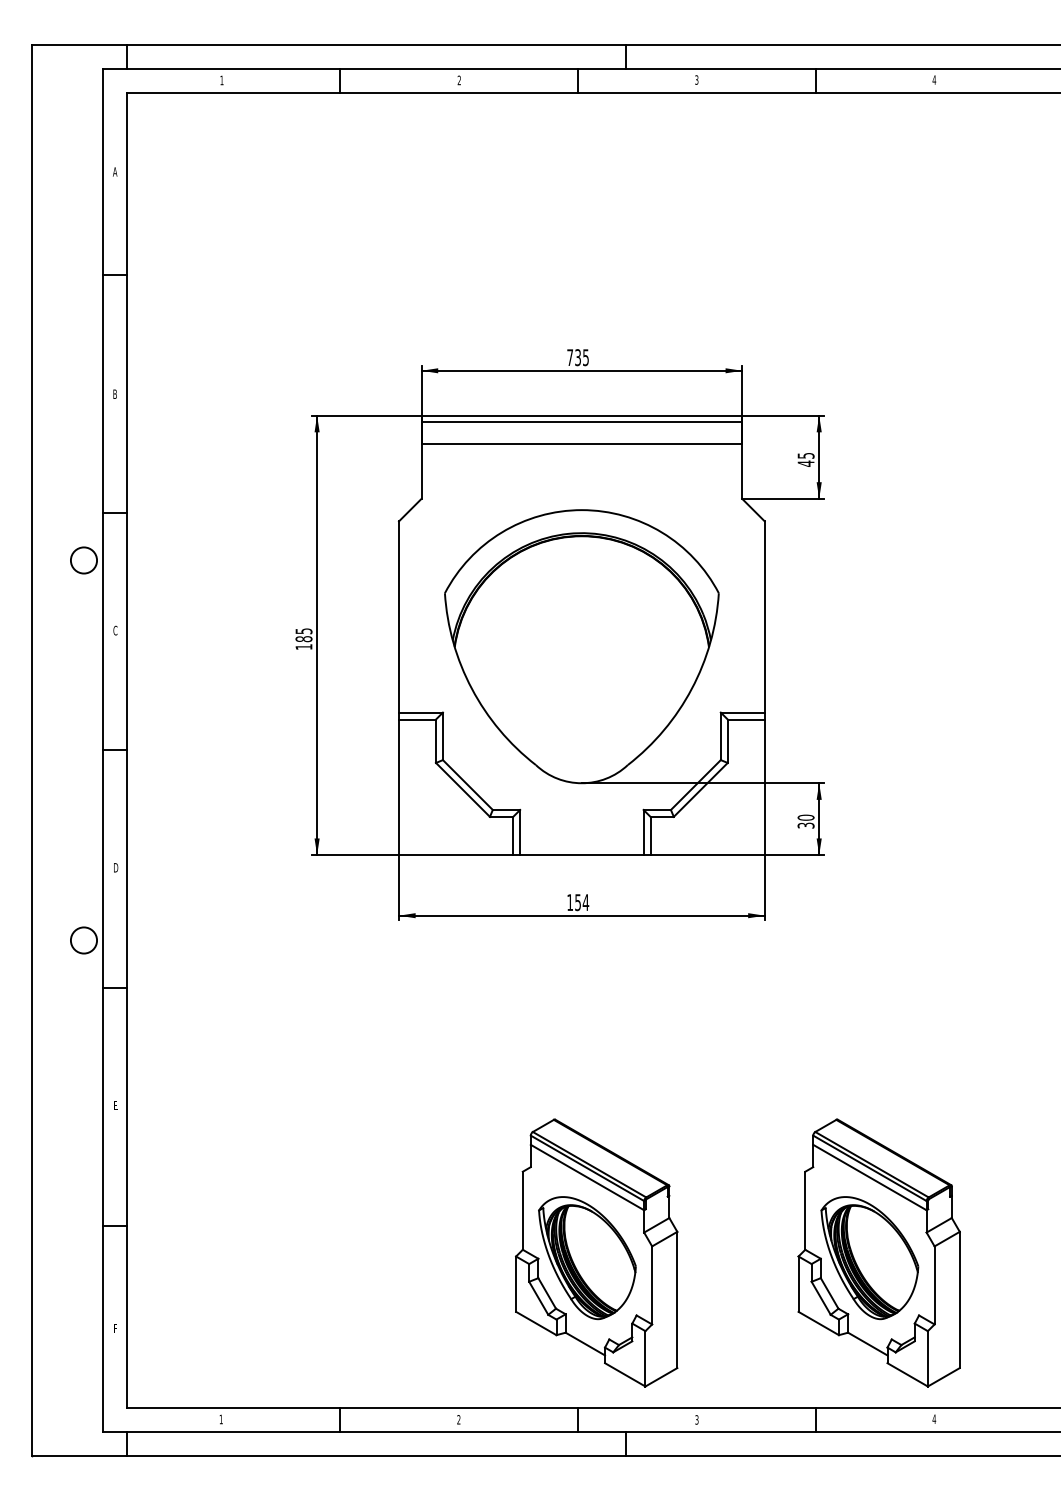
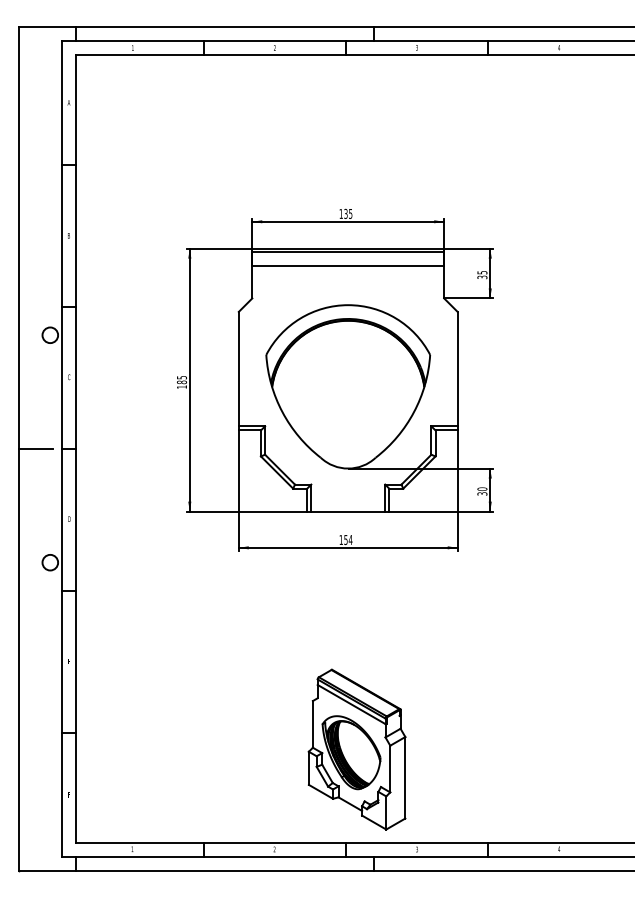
text: (568, 356) -> (340, 213), 735 -> 135
text: (806, 463) -> (482, 277), 45 -> 35
line: (60, 751) -> (36, 449), added
part: (878, 1252) -> (525, 749), removed

